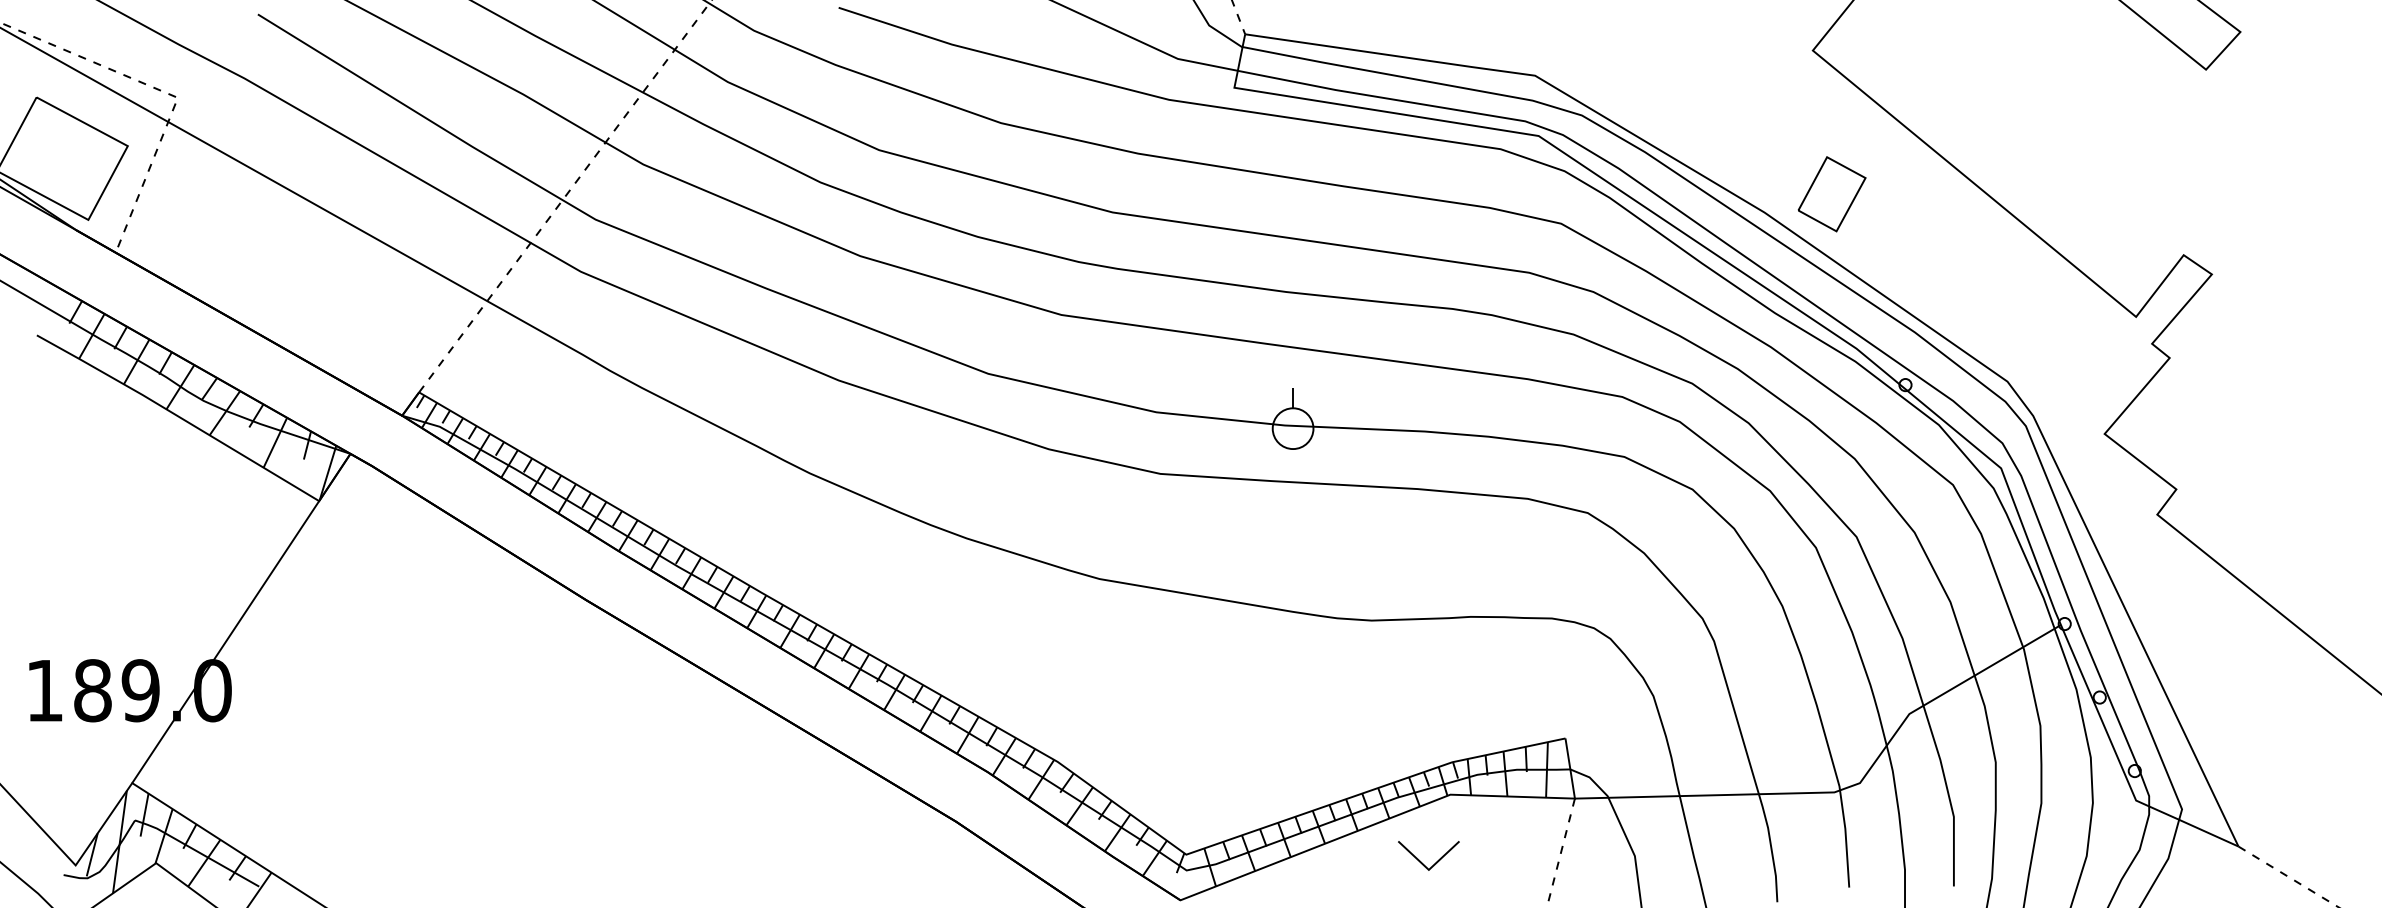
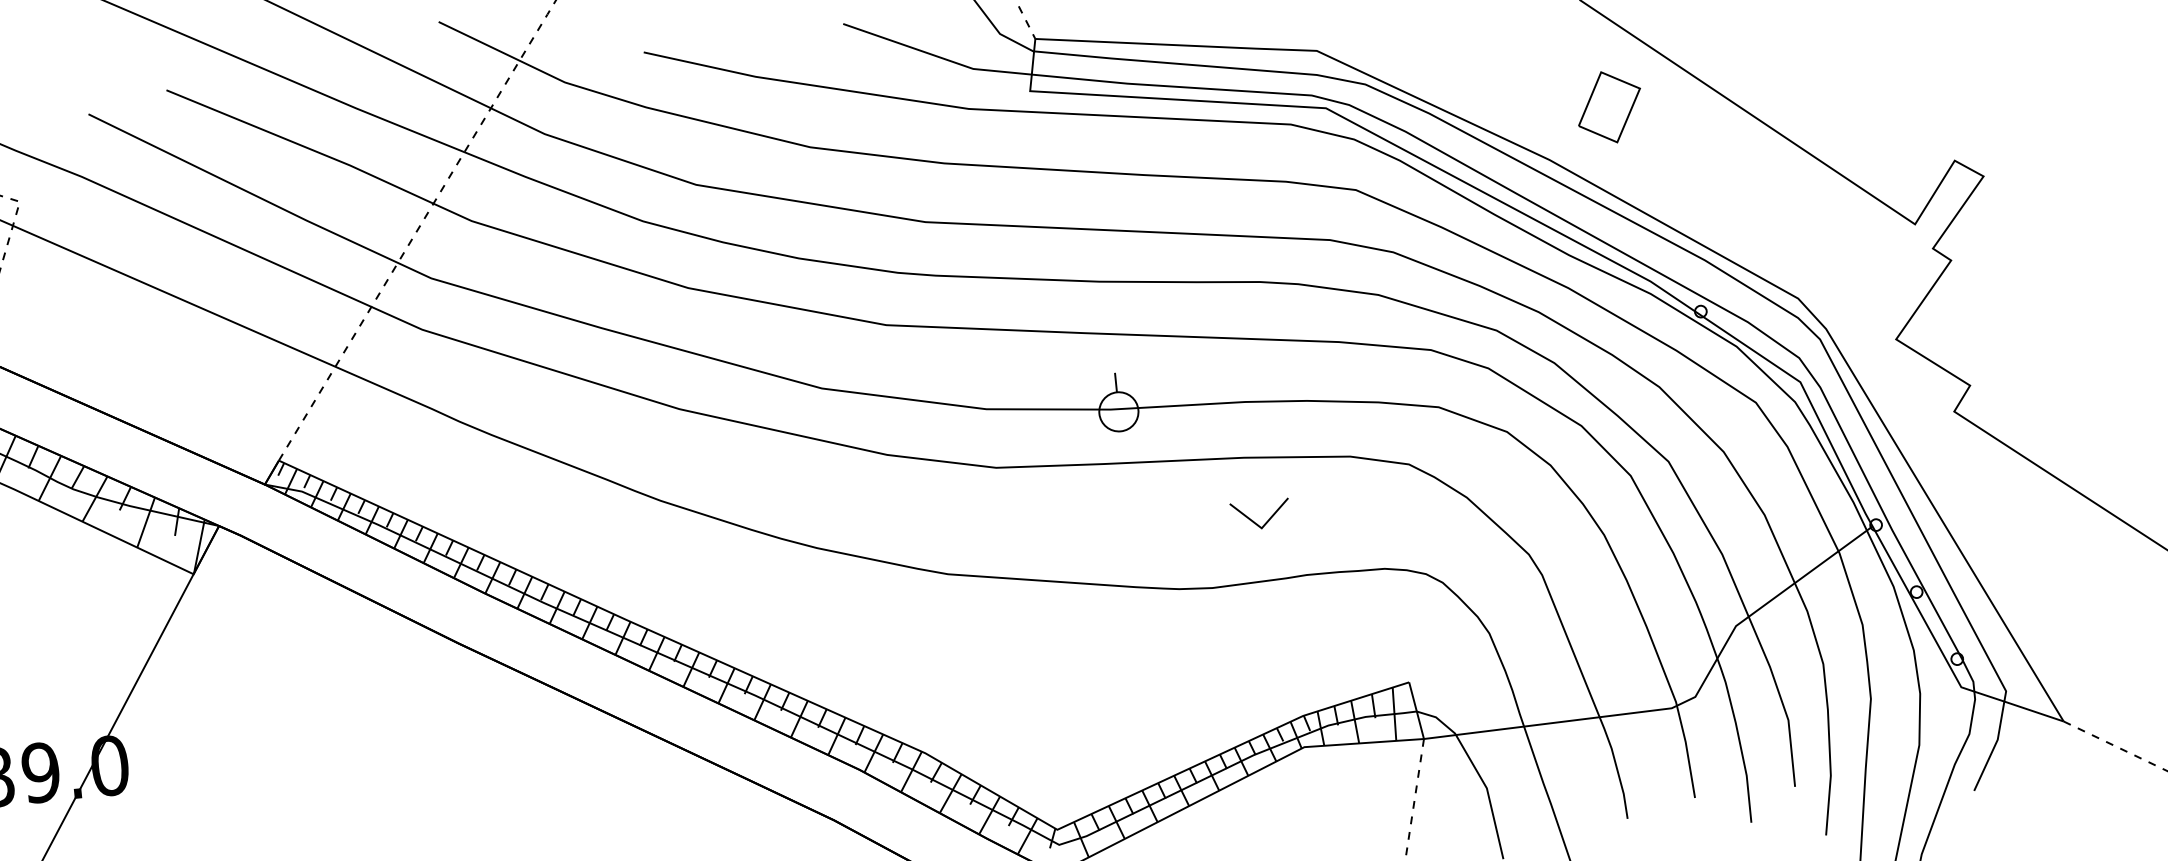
part: (1831, 194) -> (1608, 107), moved
part: (1421, 861) -> (1253, 520), moved

